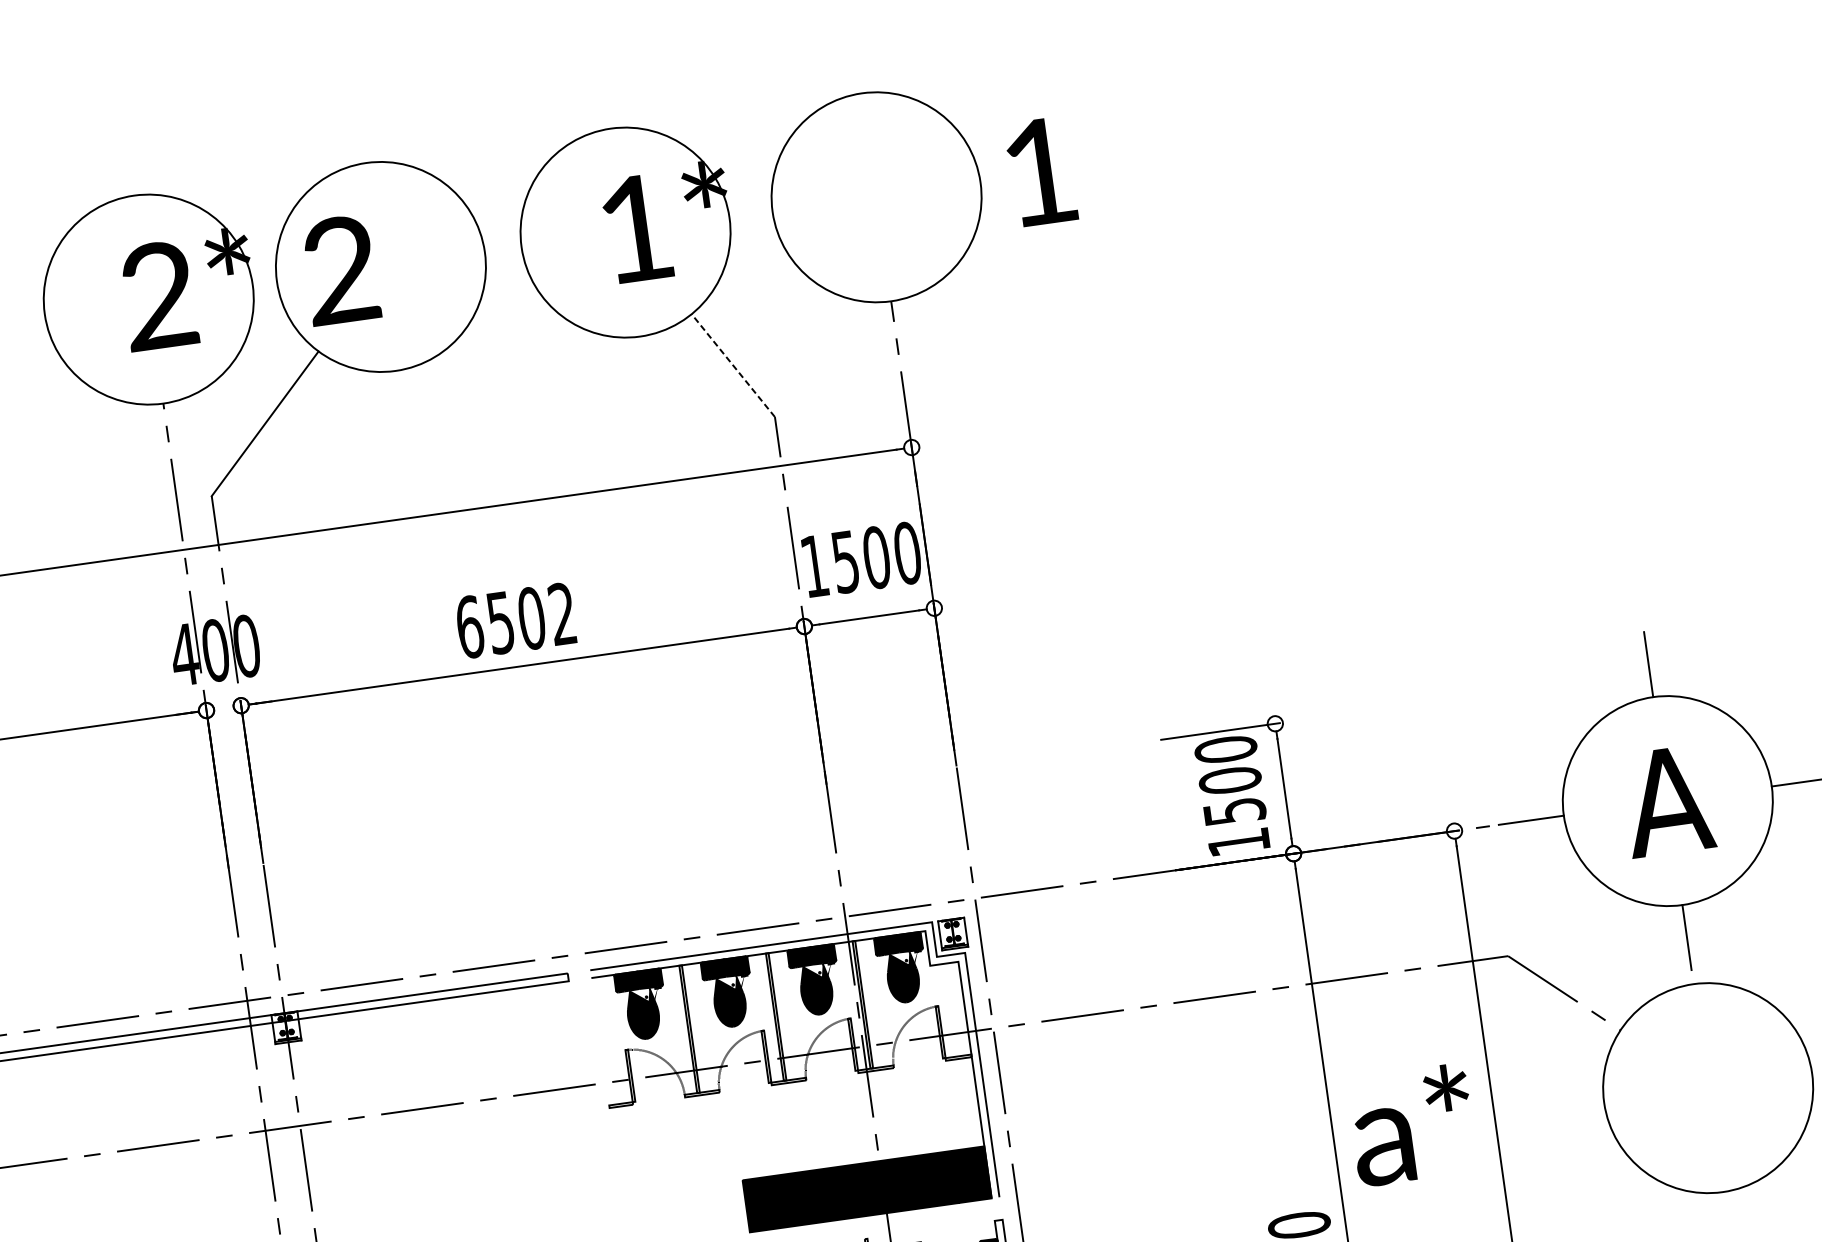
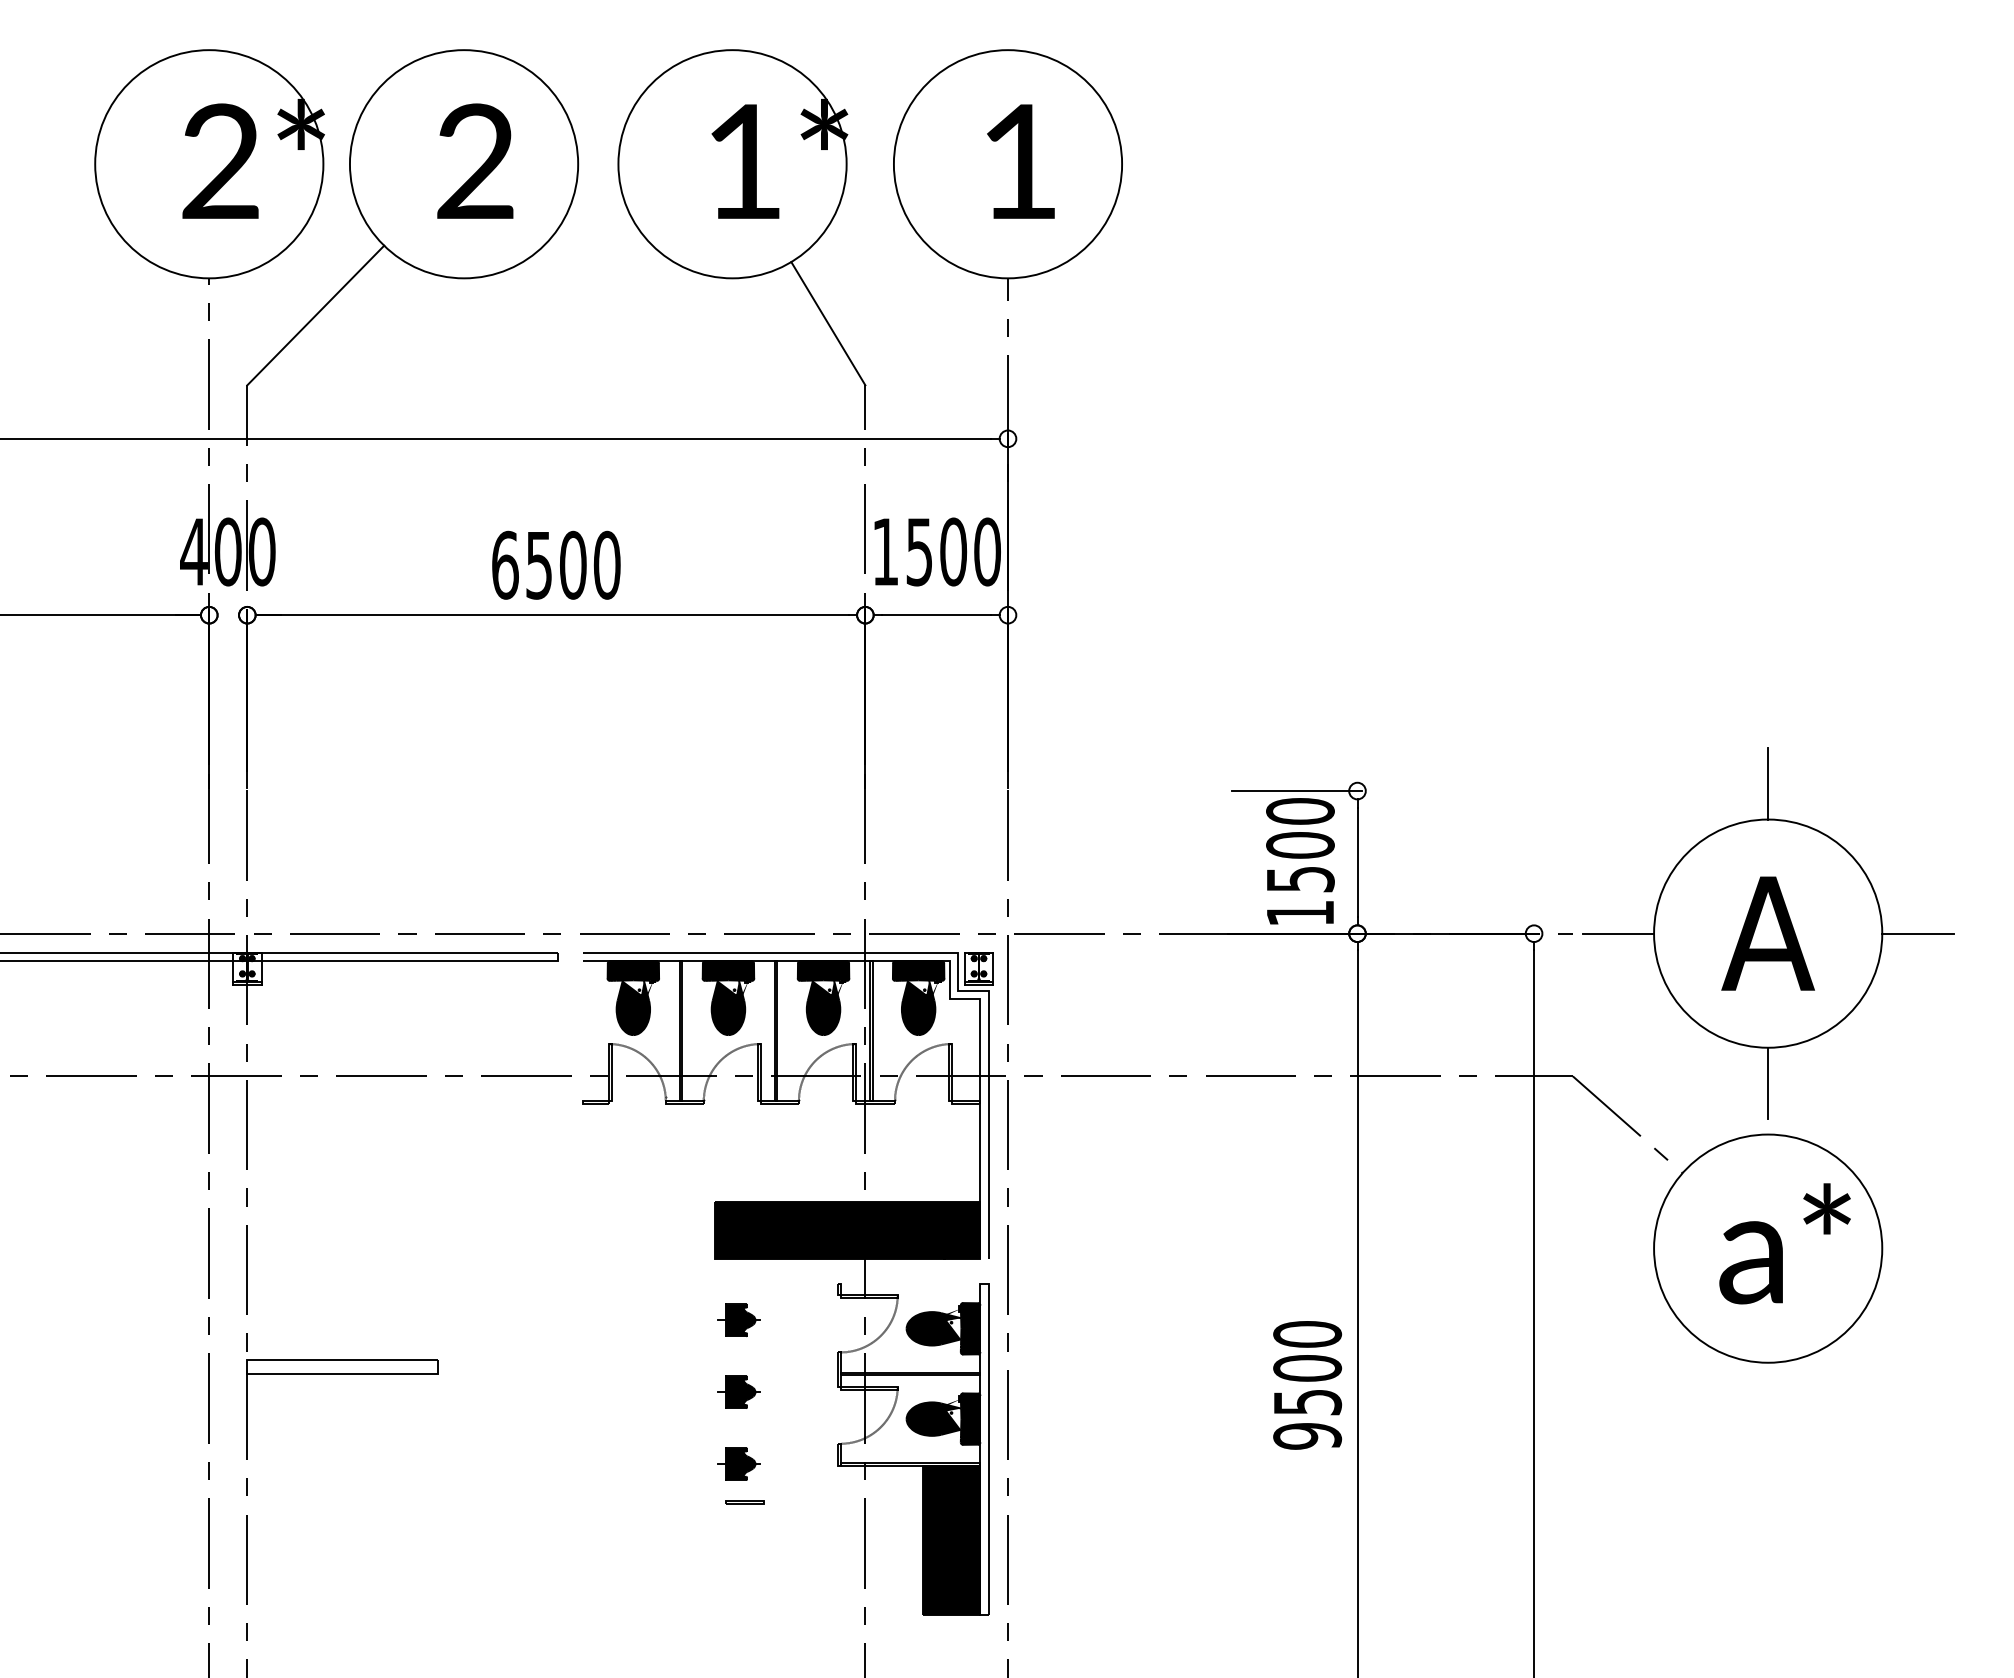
text: (1040, 171) -> (1020, 161), moved
text: (340, 269) -> (475, 160), moved
line: (733, 365) -> (828, 323), dashed -> solid
text: (561, 613) -> (606, 564), 6502 -> 6500
text: (1411, 1125) -> (1784, 1243), moved

